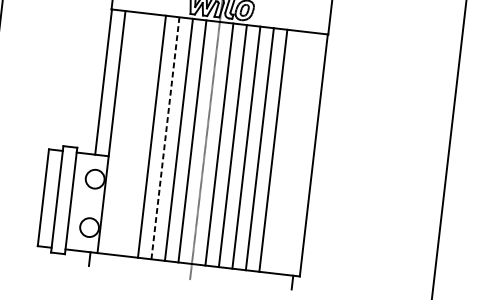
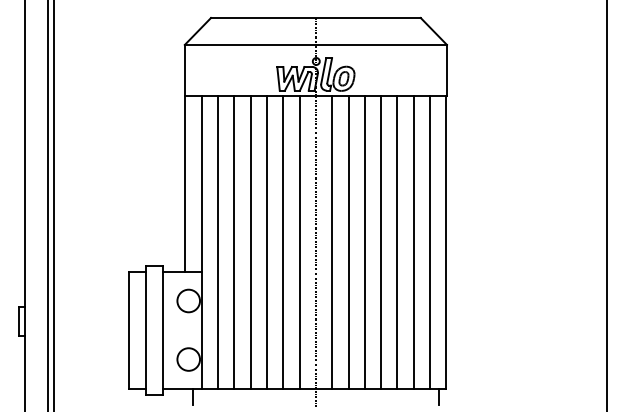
line: (125, 133) -> (218, 242), added
line: (138, 135) -> (234, 242), added
line: (165, 137) -> (266, 241), dashed -> solid
line: (286, 152) -> (413, 242), added
line: (300, 153) -> (430, 242), added

